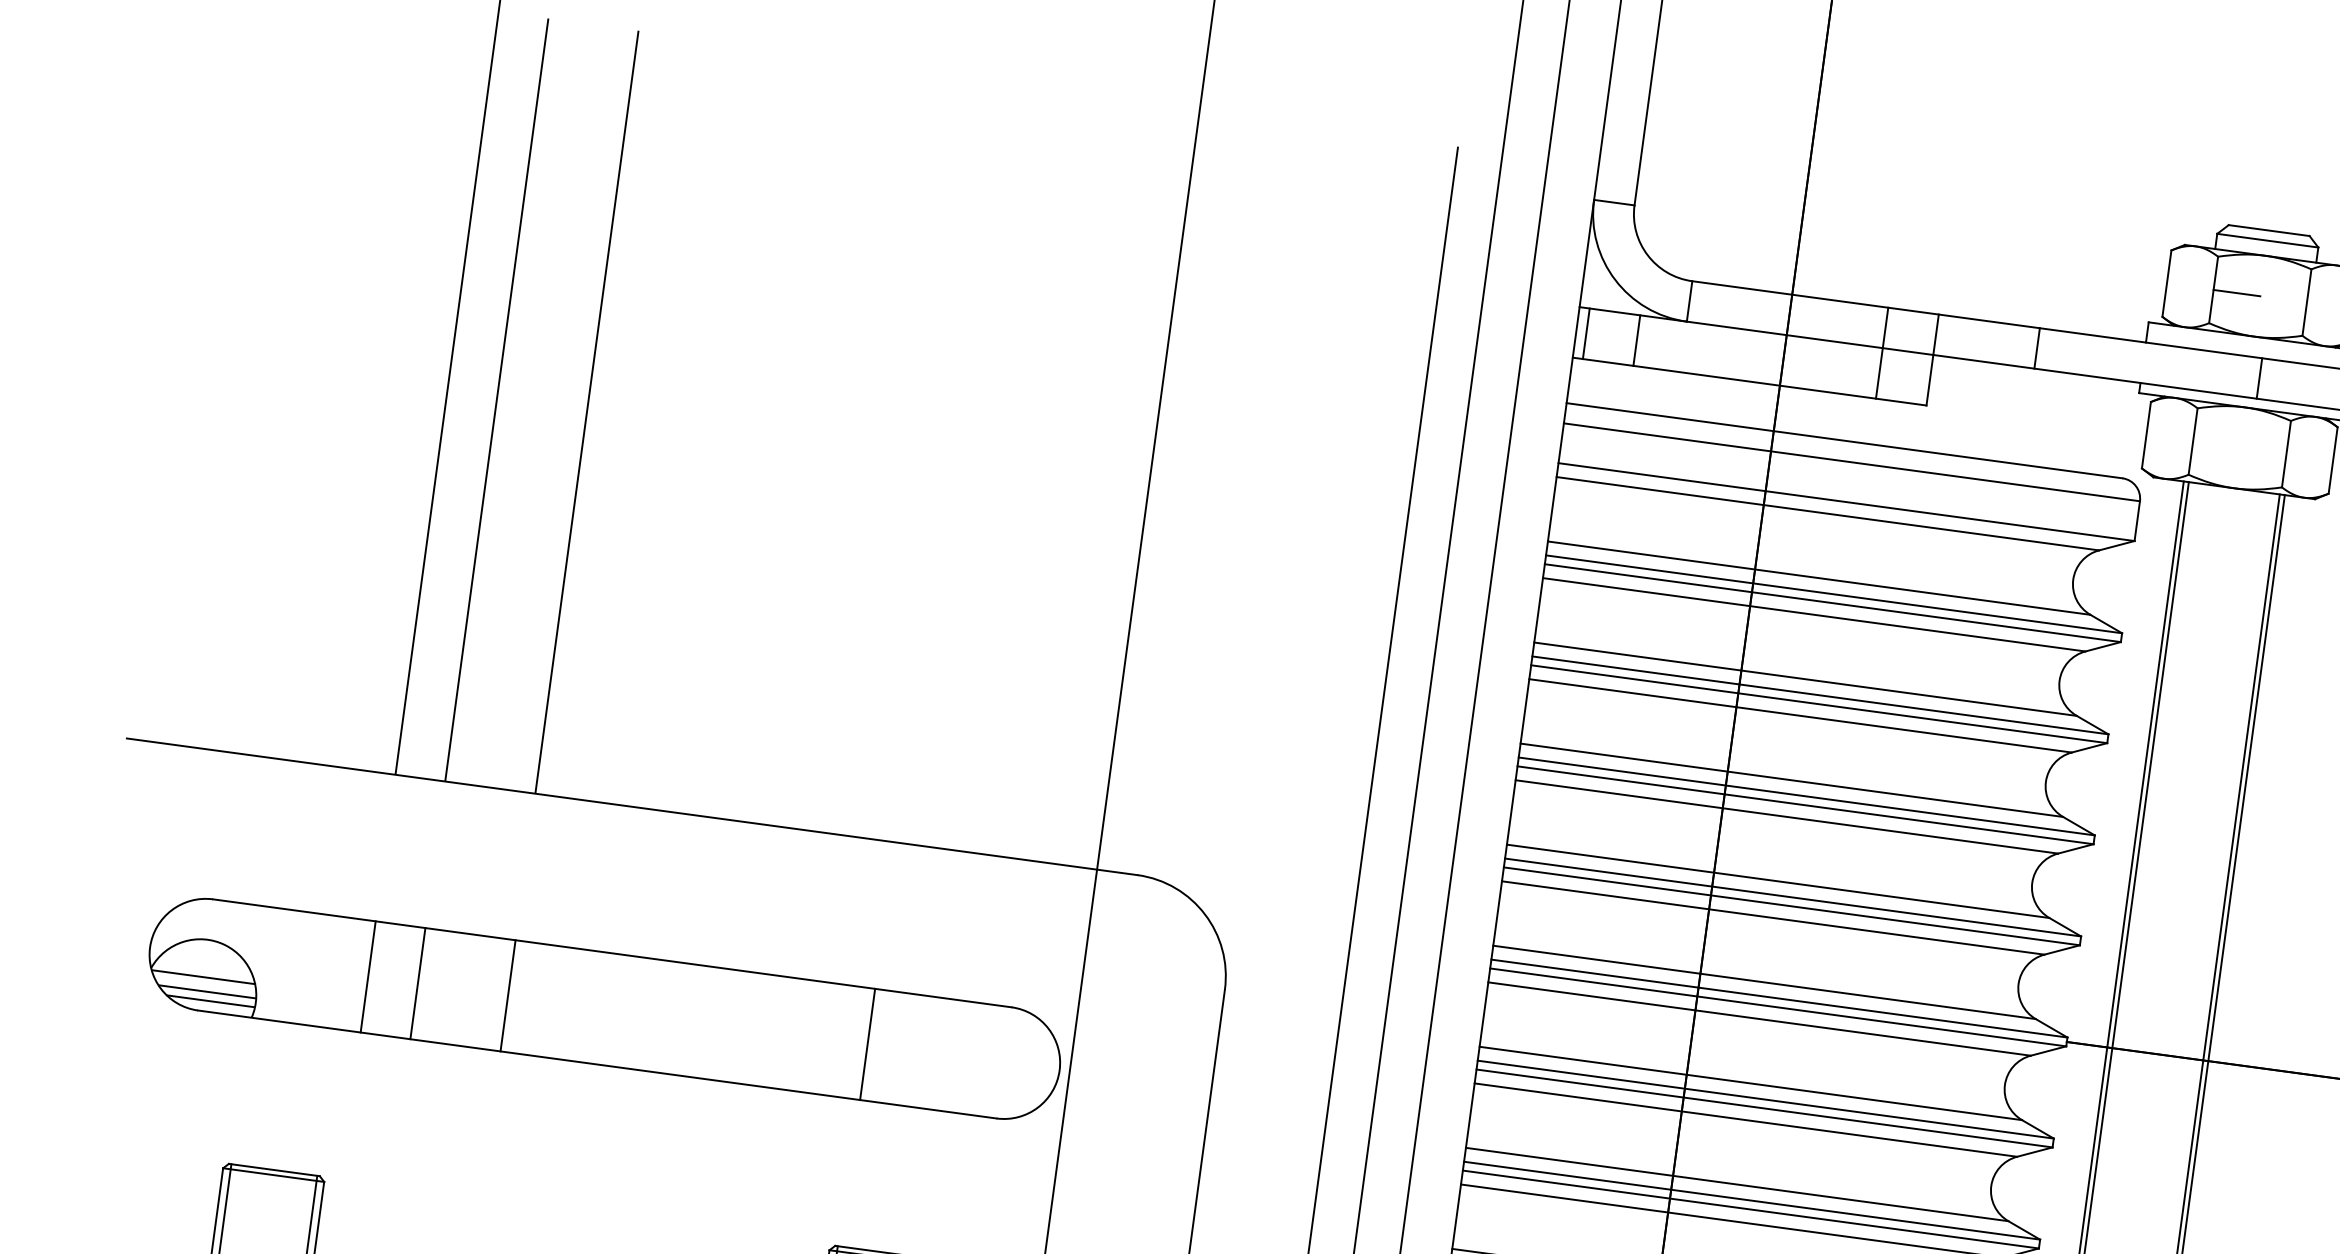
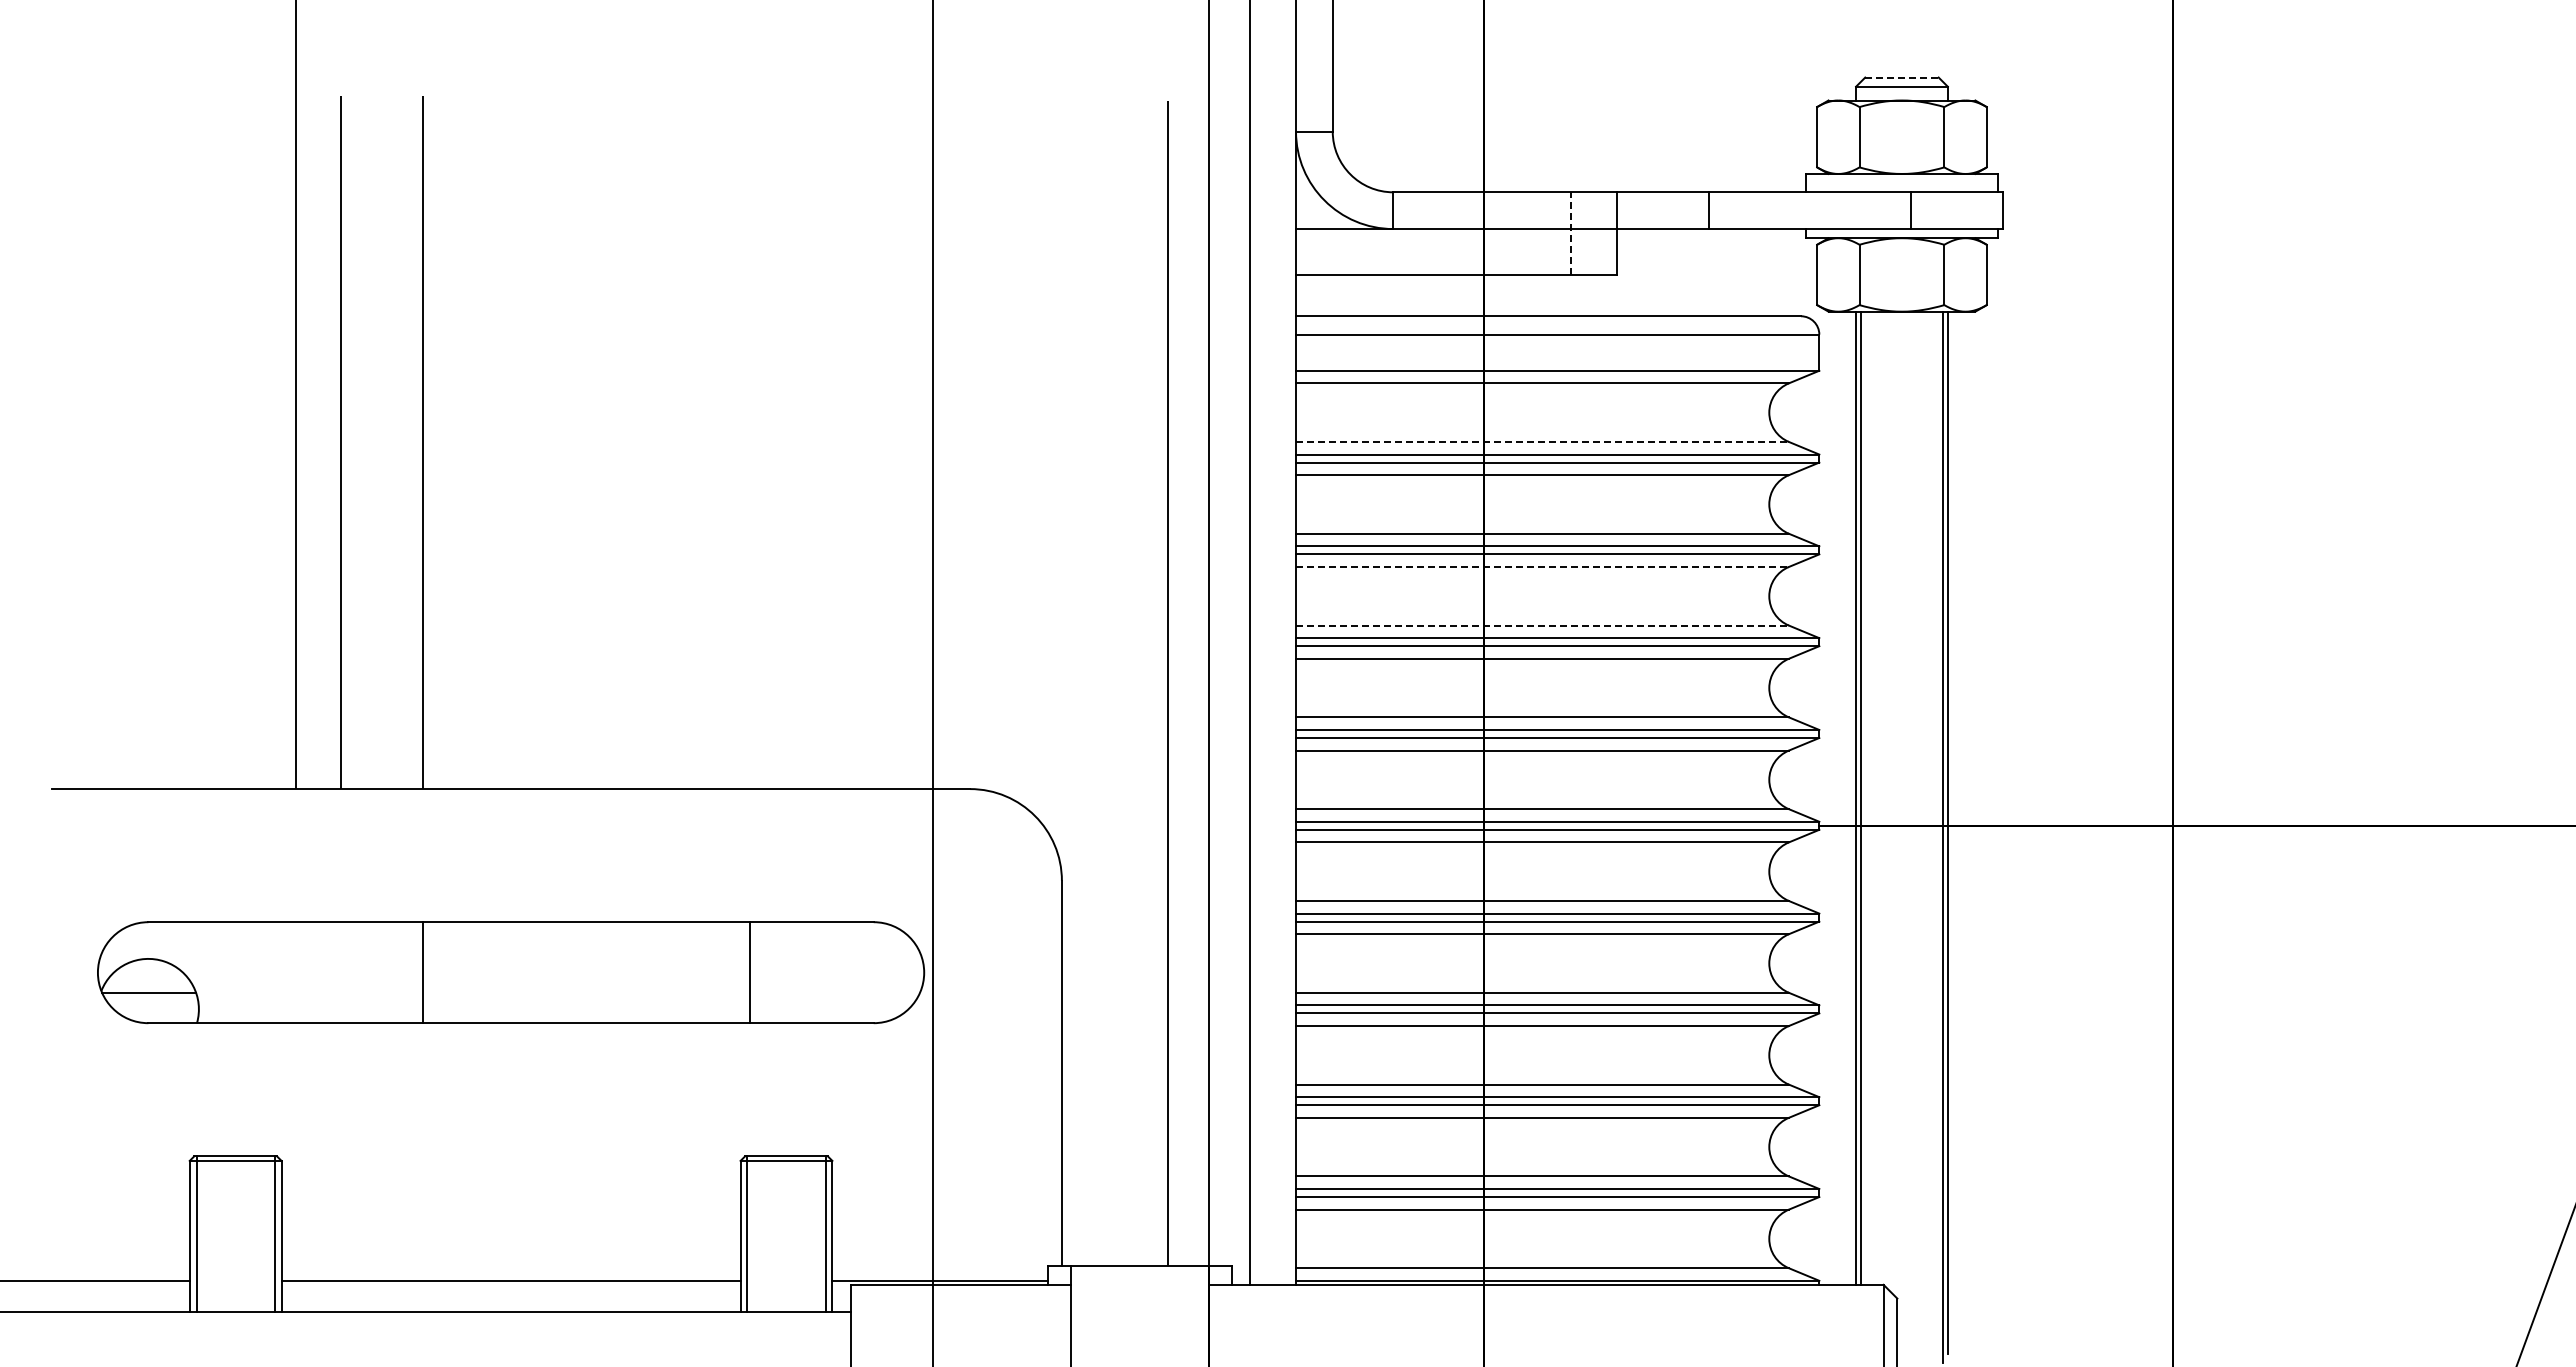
line: (2268, 230) -> (1901, 77), solid -> dashed
line: (2236, 293) -> (1880, 137), removed
line: (1586, 333) -> (1305, 251), removed
line: (1637, 340) -> (1351, 251), removed
line: (1882, 353) -> (1571, 233), solid -> dashed
line: (1819, 577) -> (1542, 441), solid -> dashed
line: (1800, 716) -> (1542, 567), solid -> dashed
line: (1791, 780) -> (1542, 625), solid -> dashed
line: (368, 976) -> (296, 972), removed
line: (418, 983) -> (341, 972), removed
line: (207, 991) -> (154, 1005), removed
line: (210, 1001) -> (158, 1013), removed

